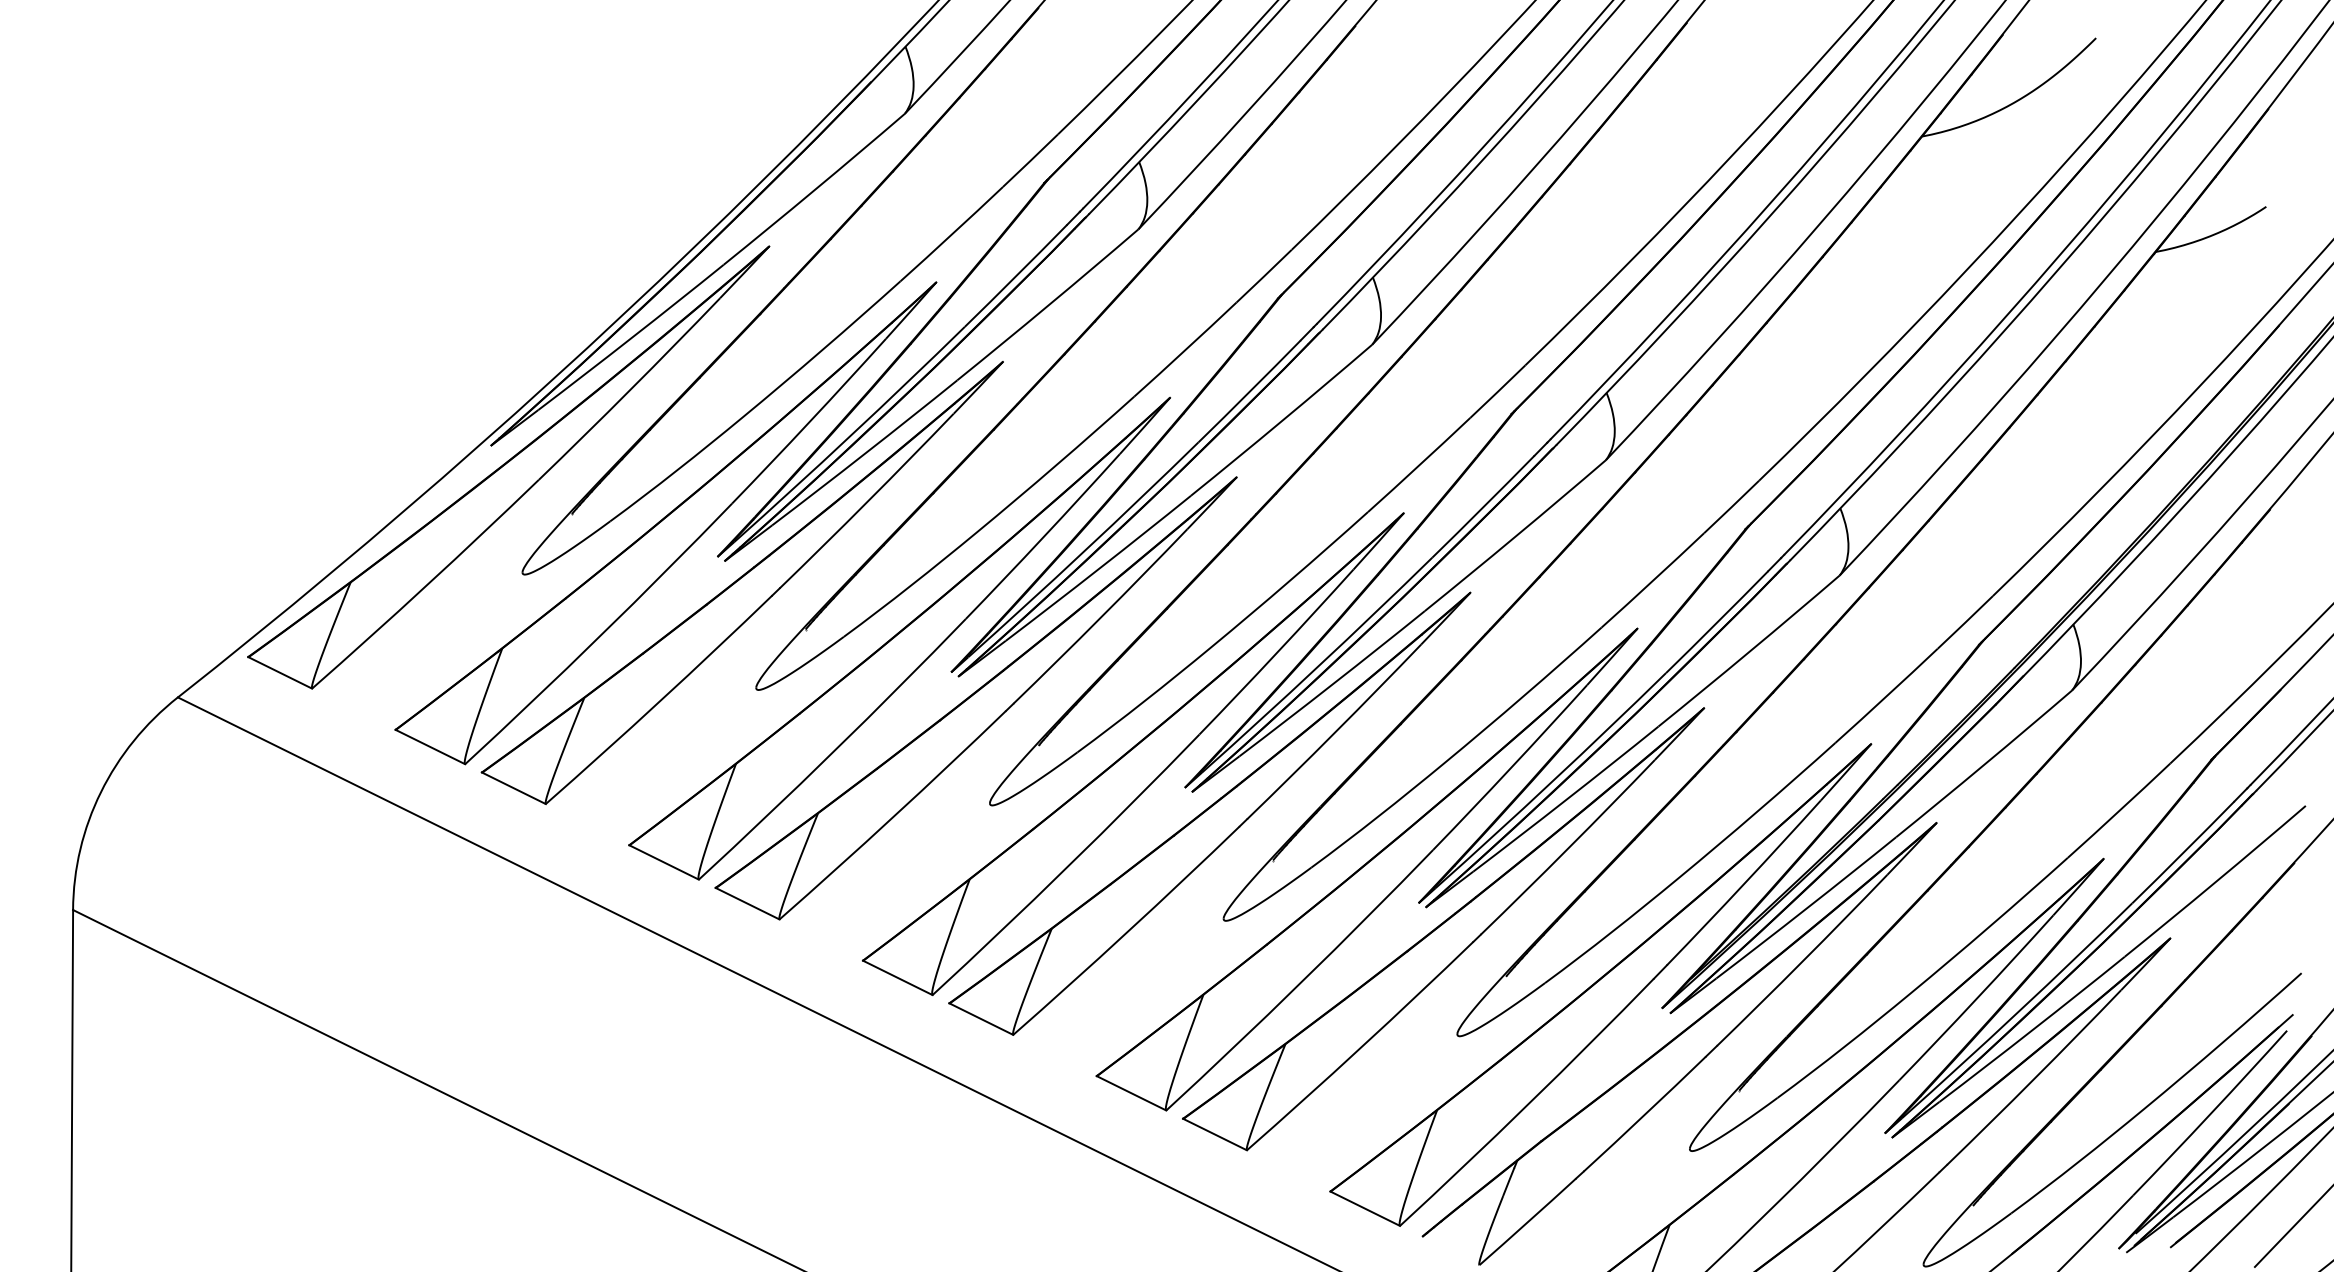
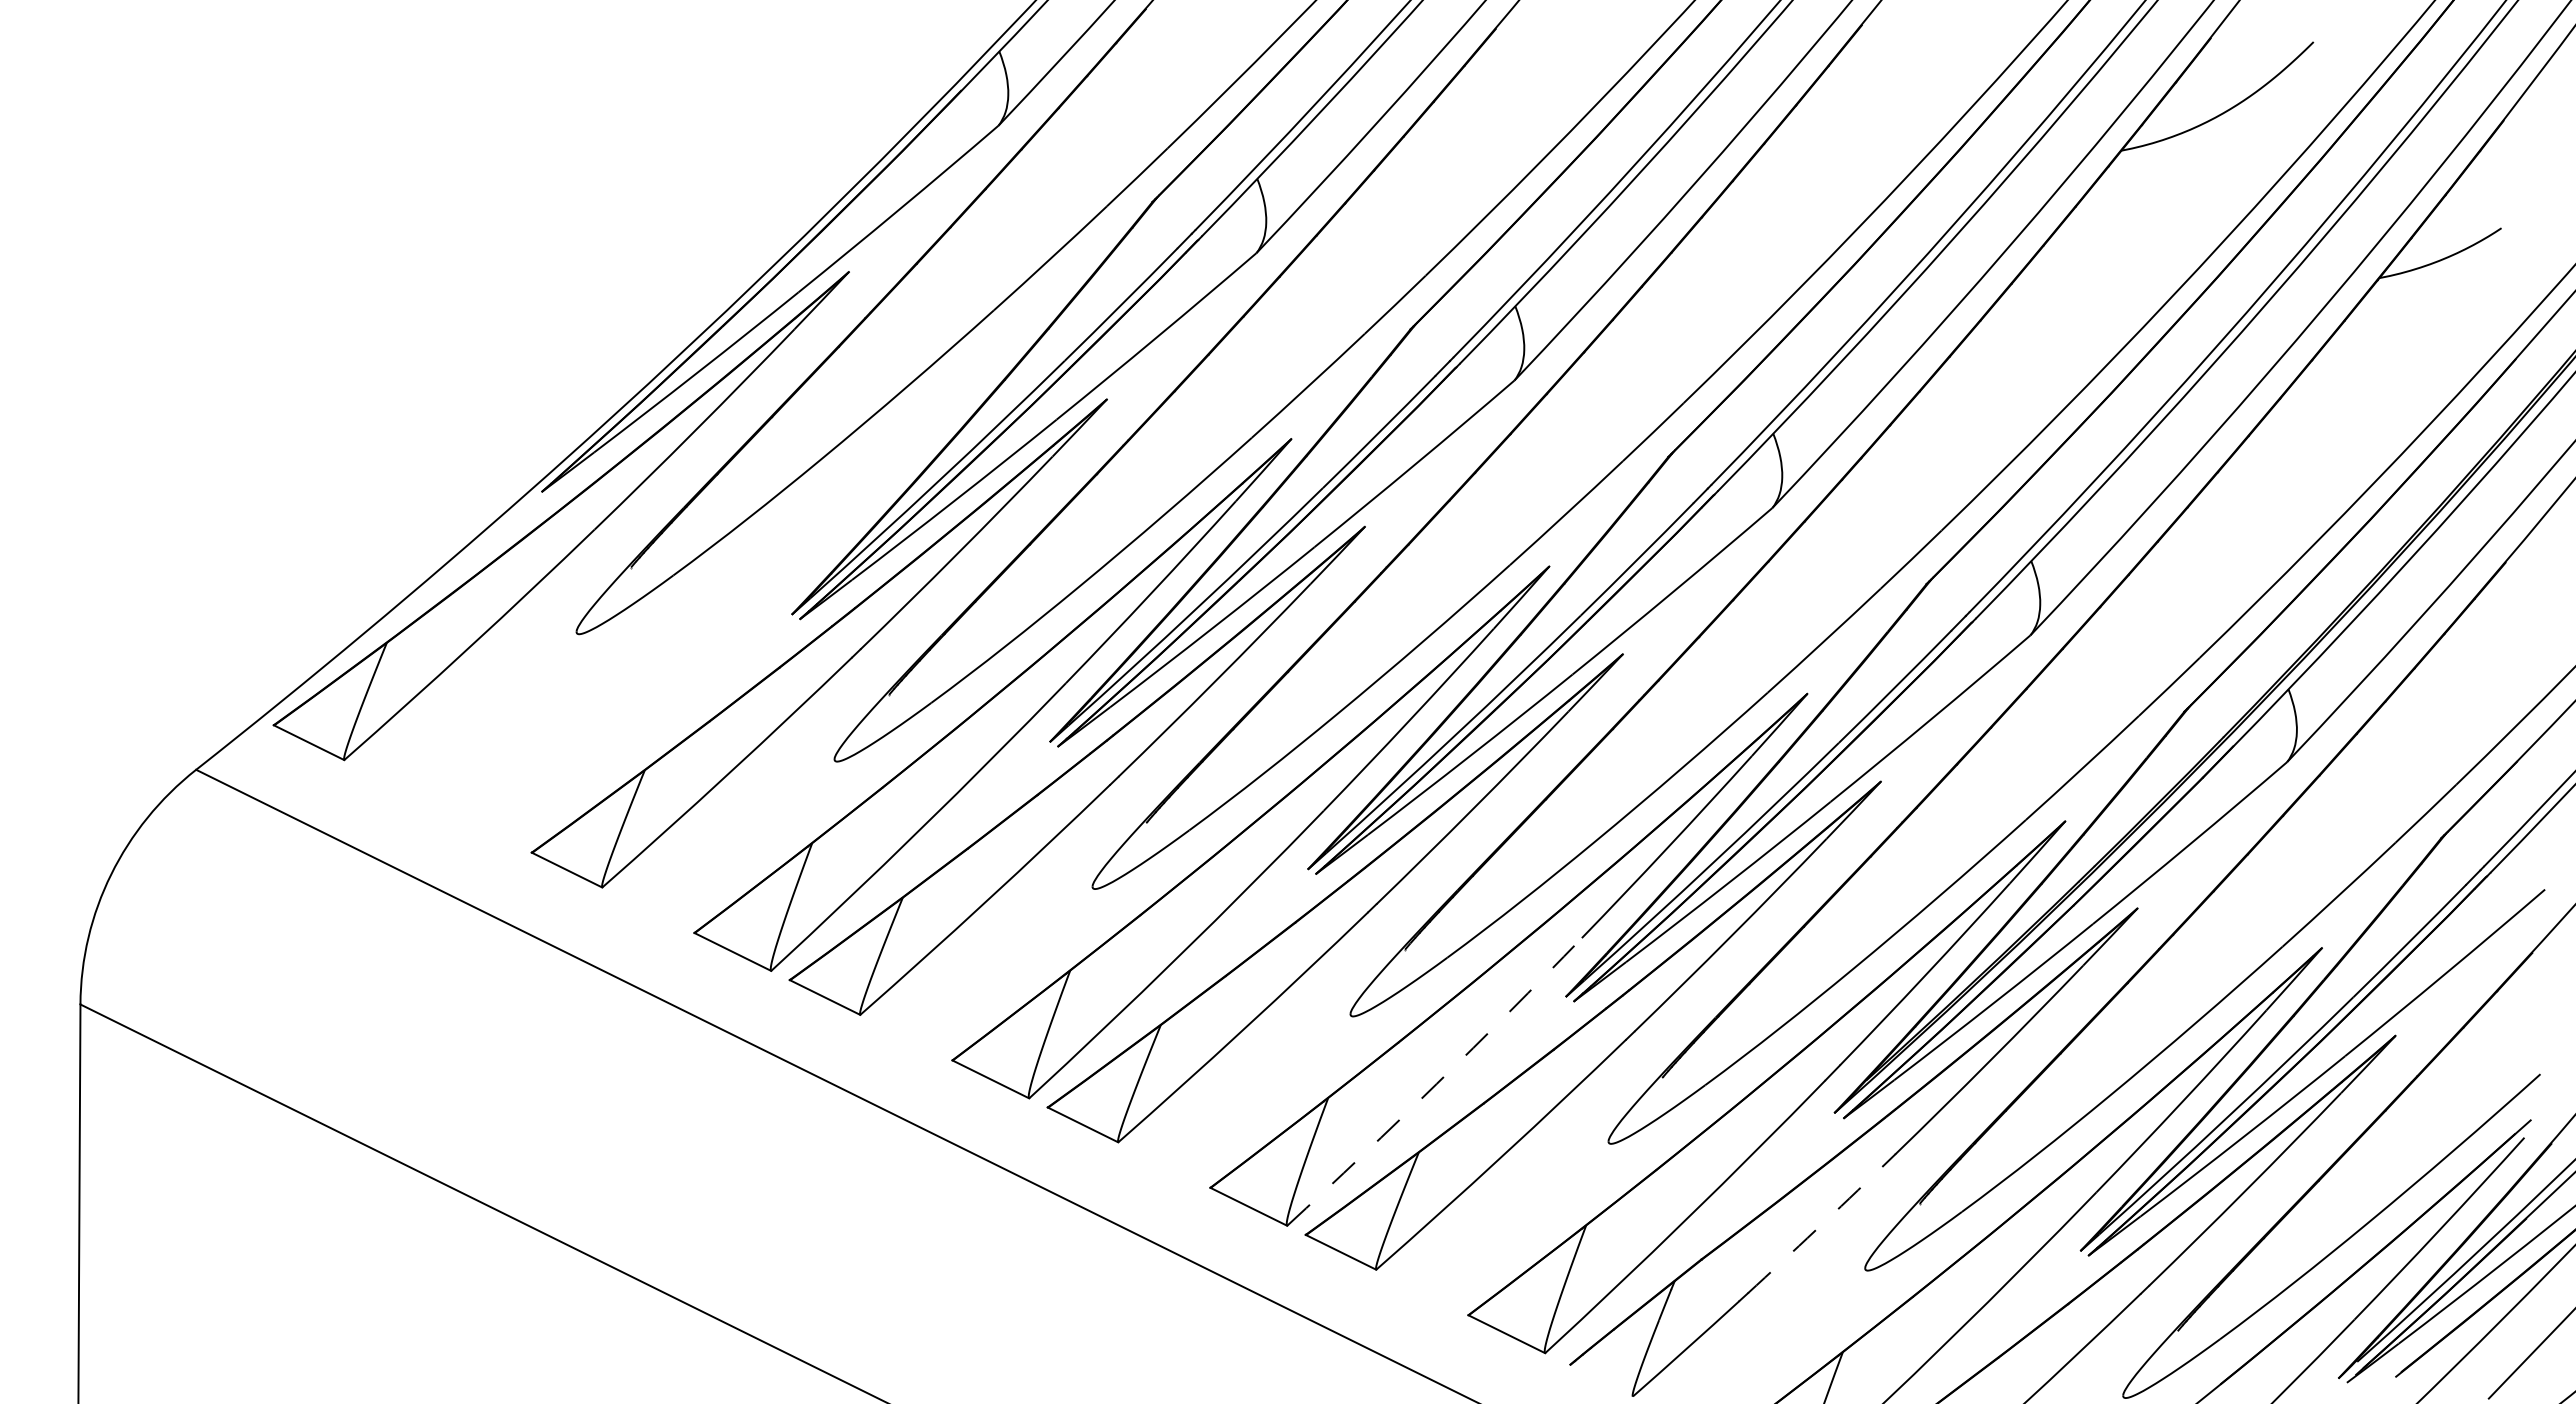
part: (665, 523) -> (734, 577), removed
arc: (1301, 982) -> (1436, 1084), solid -> dashed
arc: (1644, 1114) -> (1815, 1230), solid -> dashed

